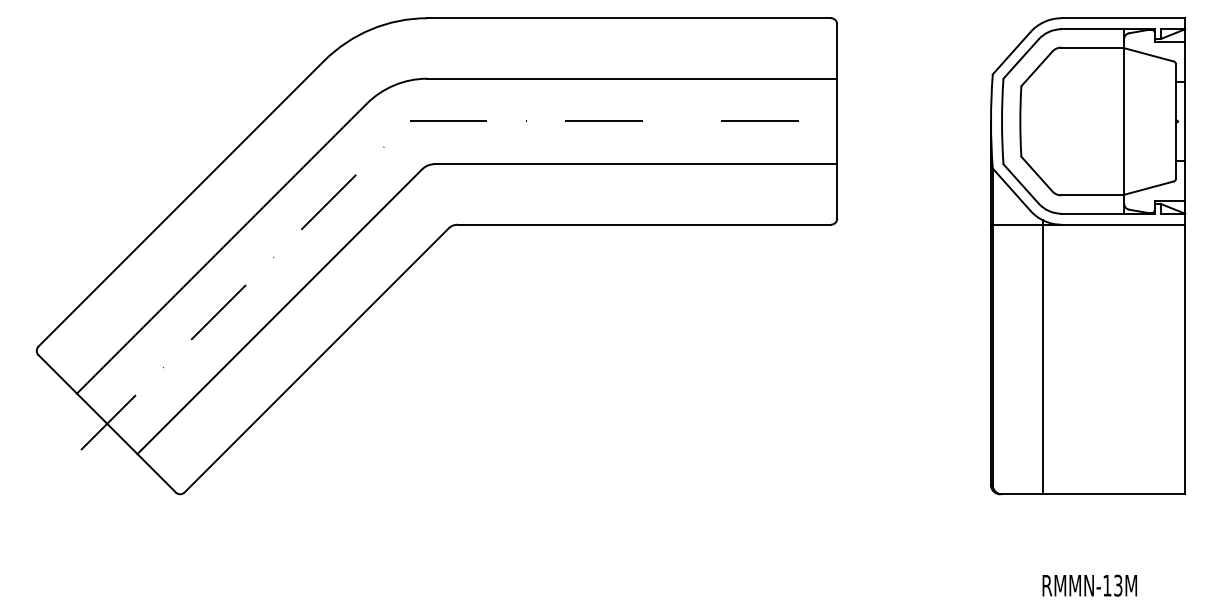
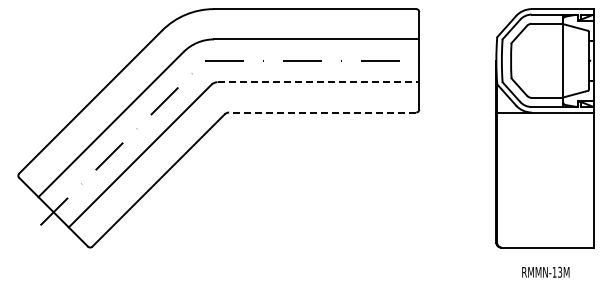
line: (635, 164) -> (318, 82), solid -> dashed
line: (643, 224) -> (322, 112), solid -> dashed
line: (1043, 356) -> (522, 178), removed
text: (1089, 584) -> (545, 271), moved

